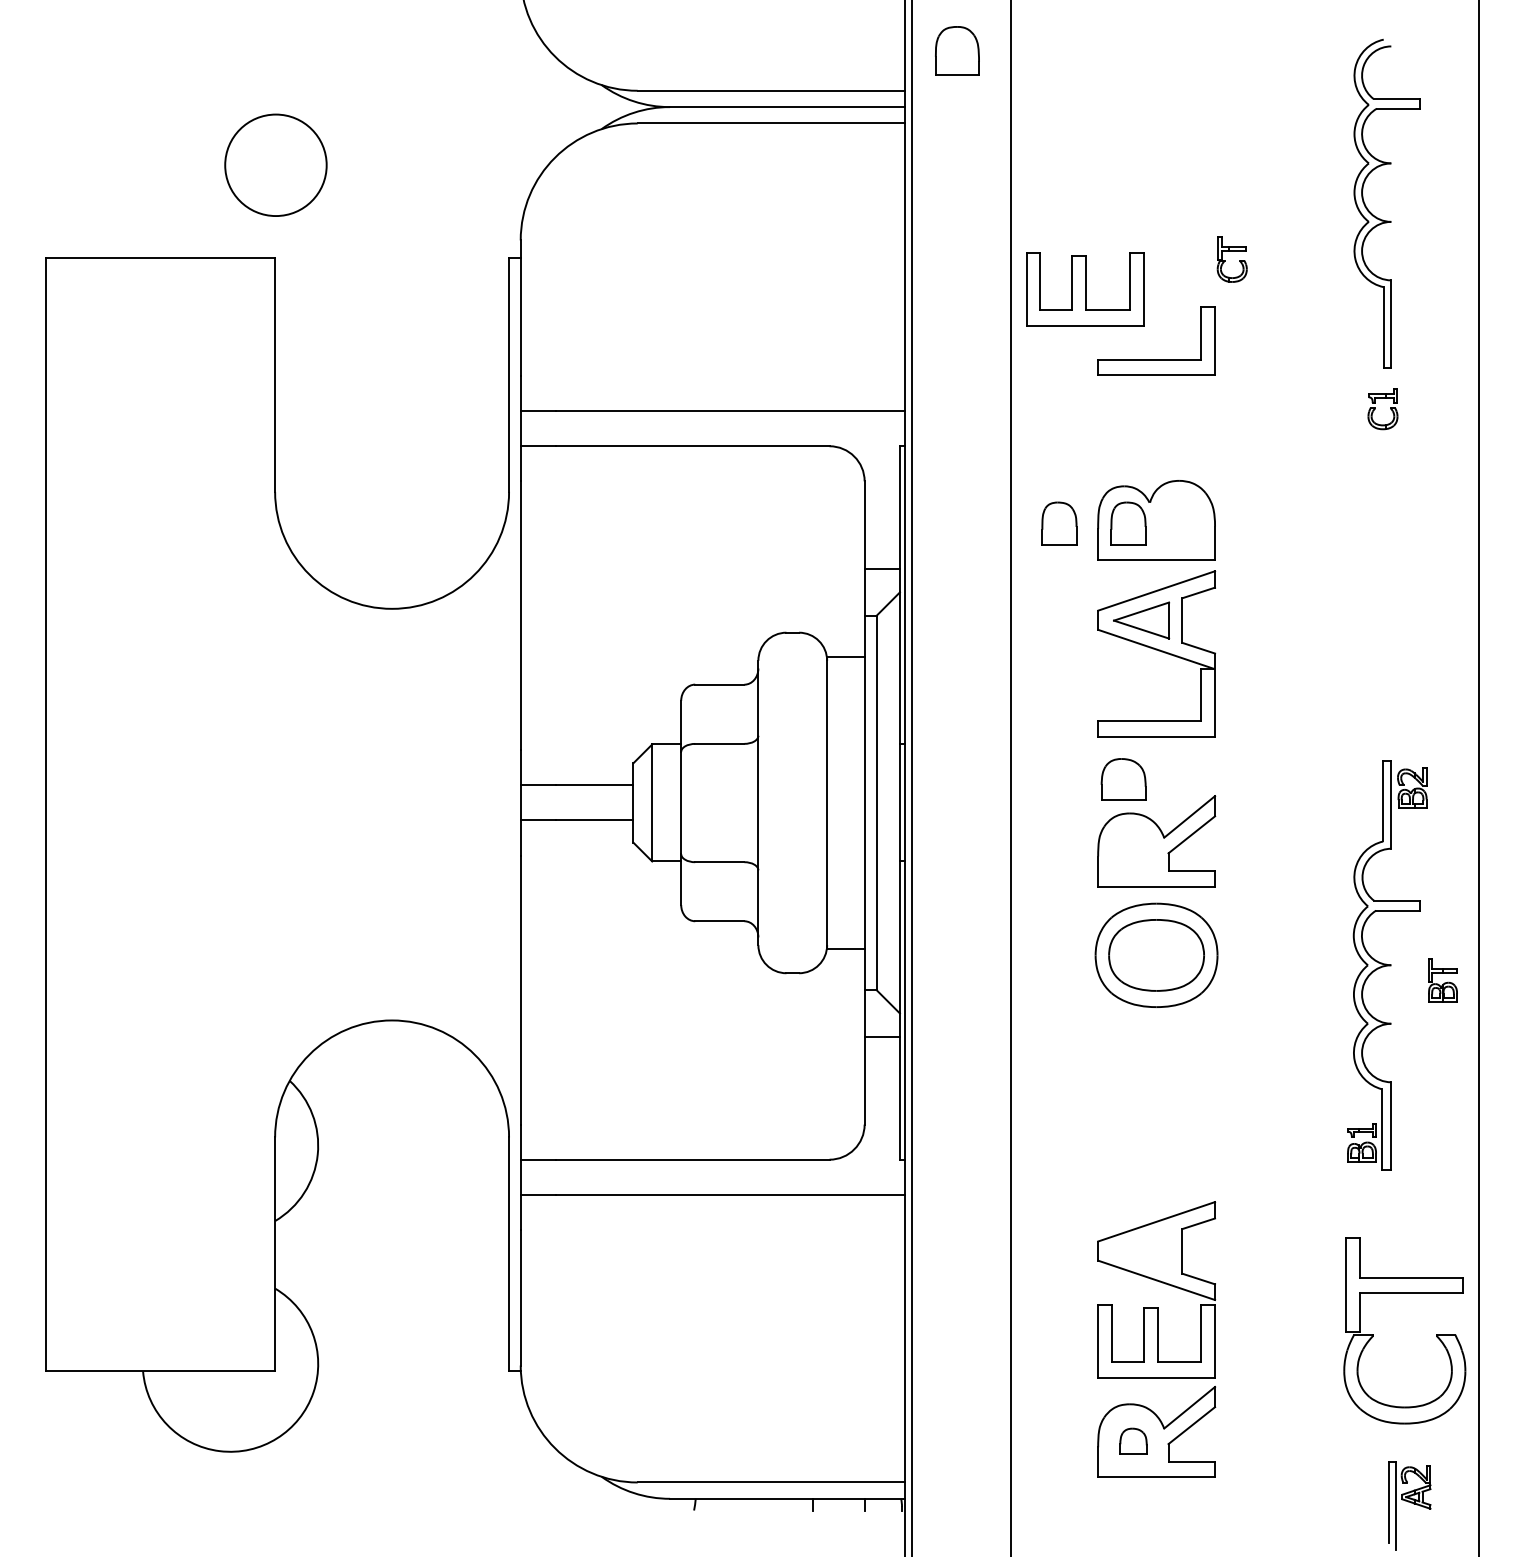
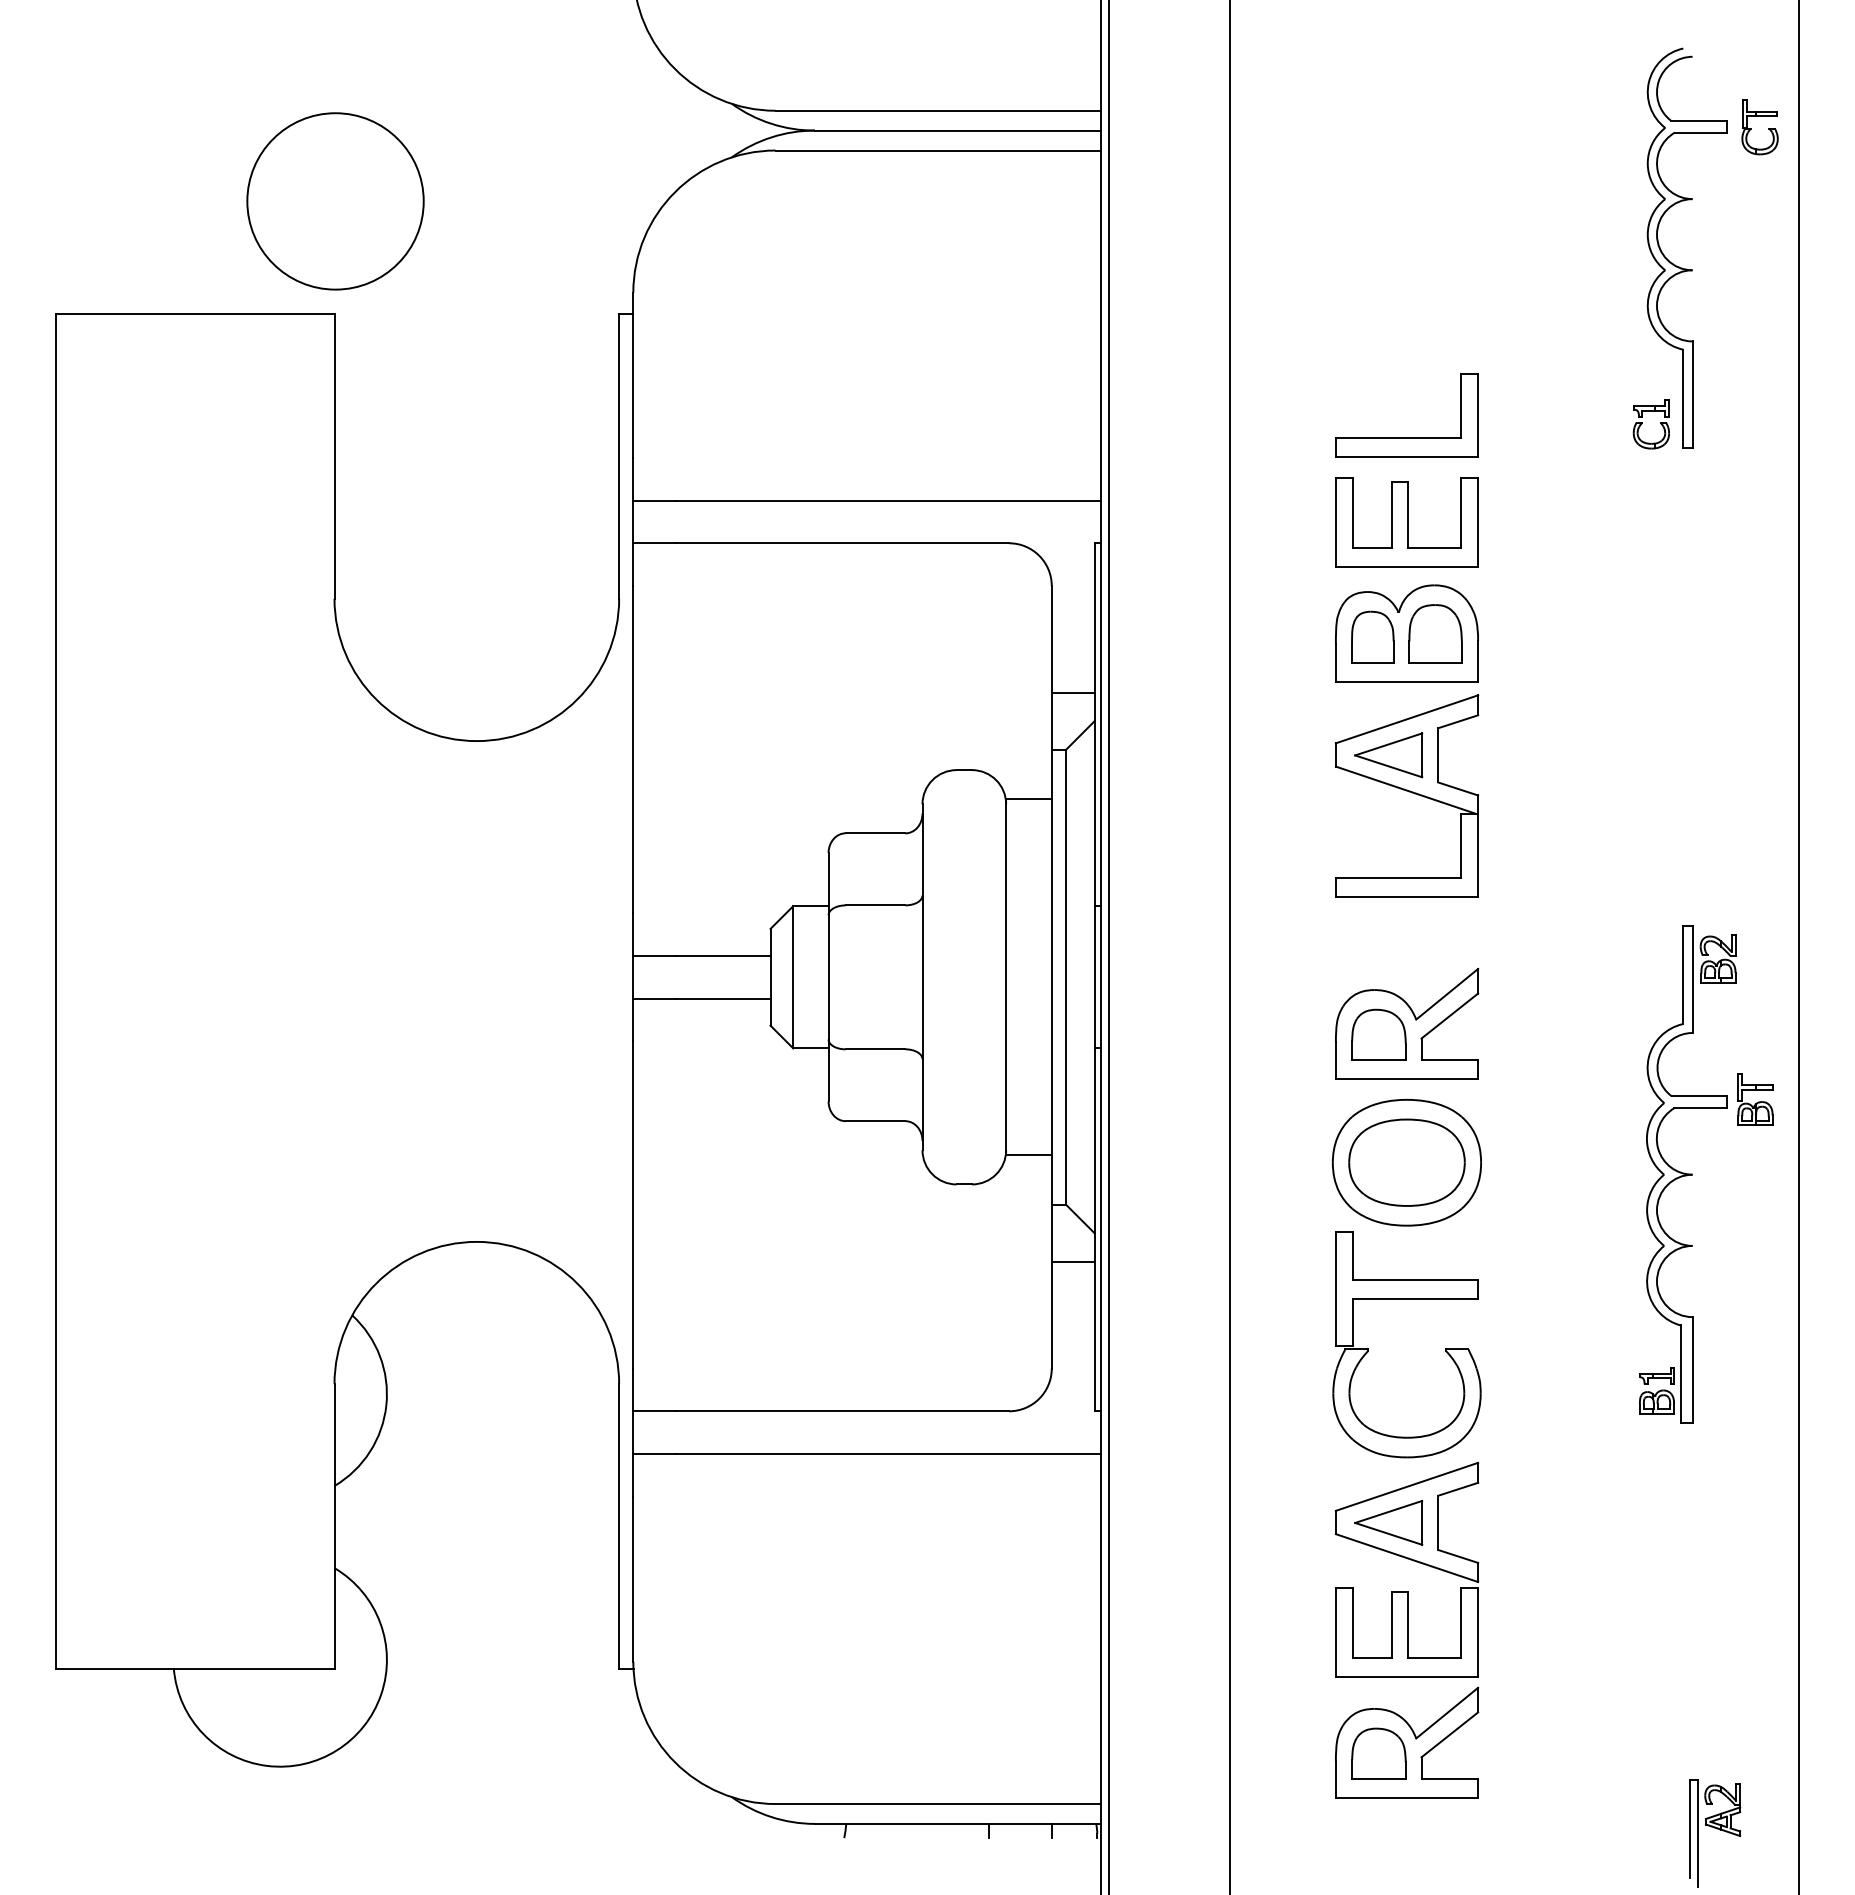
part: (957, 50) -> (1435, 633), moved
circle: (275, 165) -> (335, 201), size x1.43
part: (1225, 260) -> (1751, 128), moved
part: (1084, 289) -> (1406, 522), moved
part: (1375, 409) -> (1642, 424), moved
part: (1059, 522) -> (1288, 636), removed
part: (1123, 779) -> (1378, 1034), moved
part: (1443, 980) -> (1755, 1099), moved
part: (1141, 1251) -> (1388, 1522), added
part: (1373, 1334) -> (1368, 1348), moved
part: (1133, 1440) -> (1378, 1753), size x1.67

